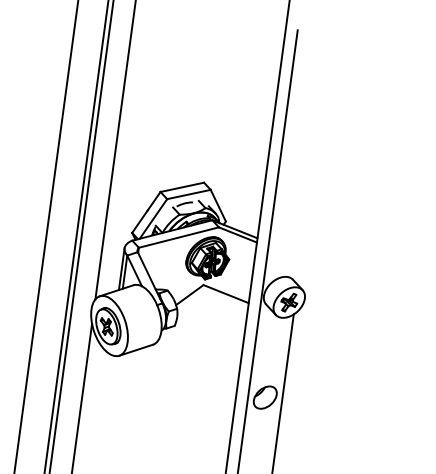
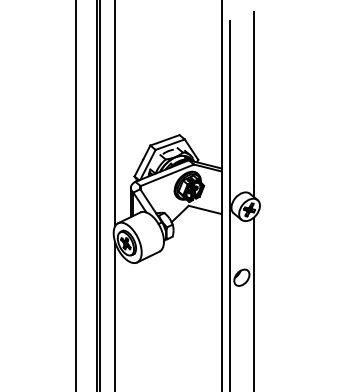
line: (315, 151) -> (253, 103), added

